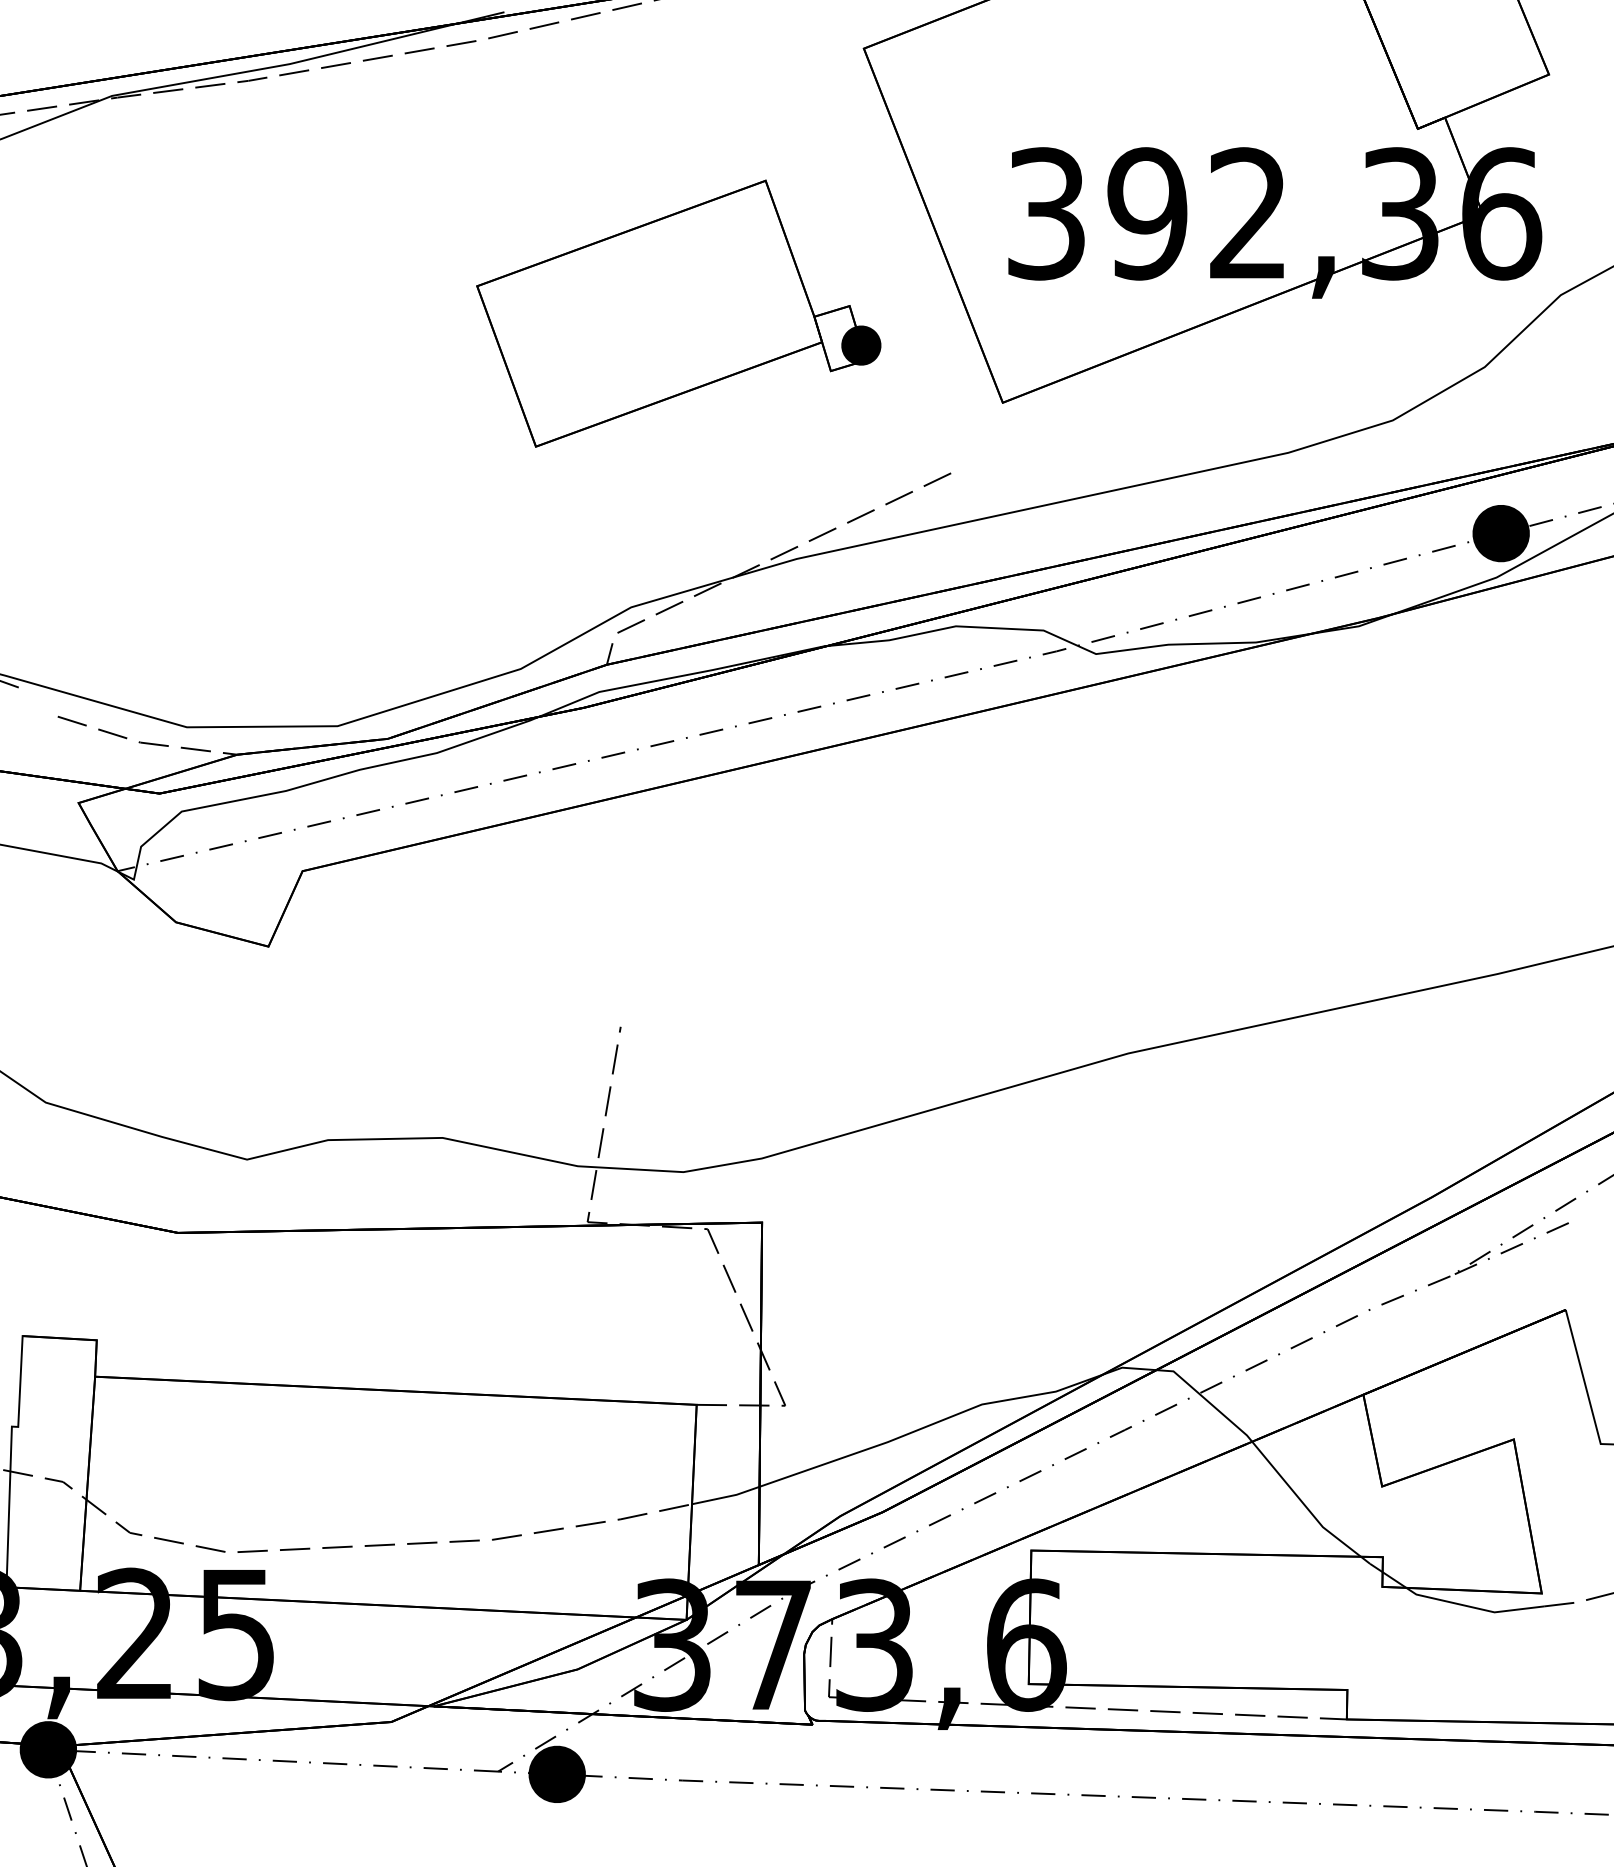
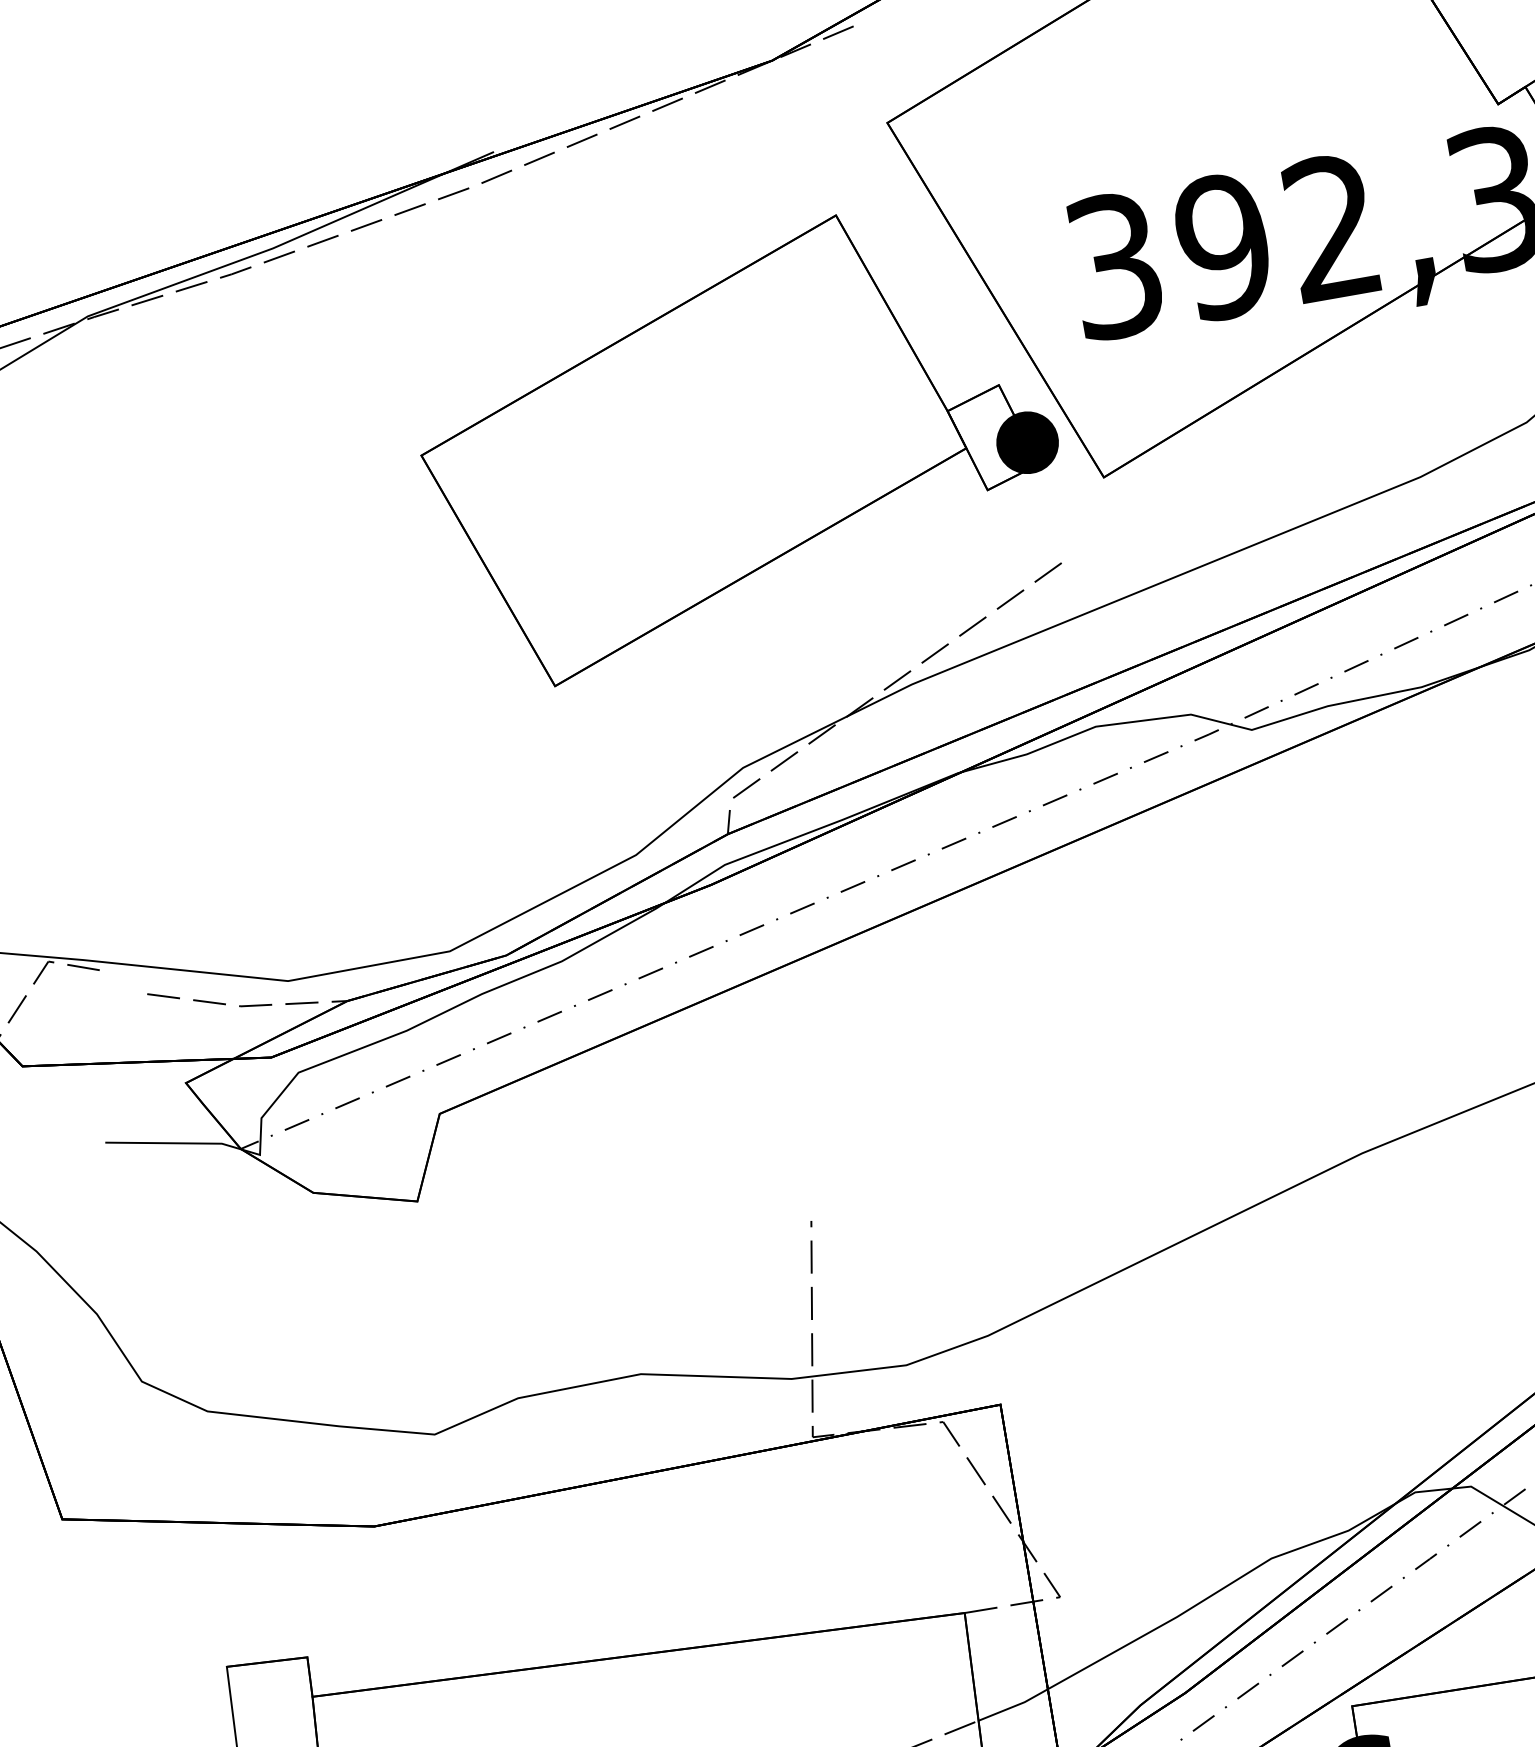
part: (678, 313) -> (738, 442), size x1.43

